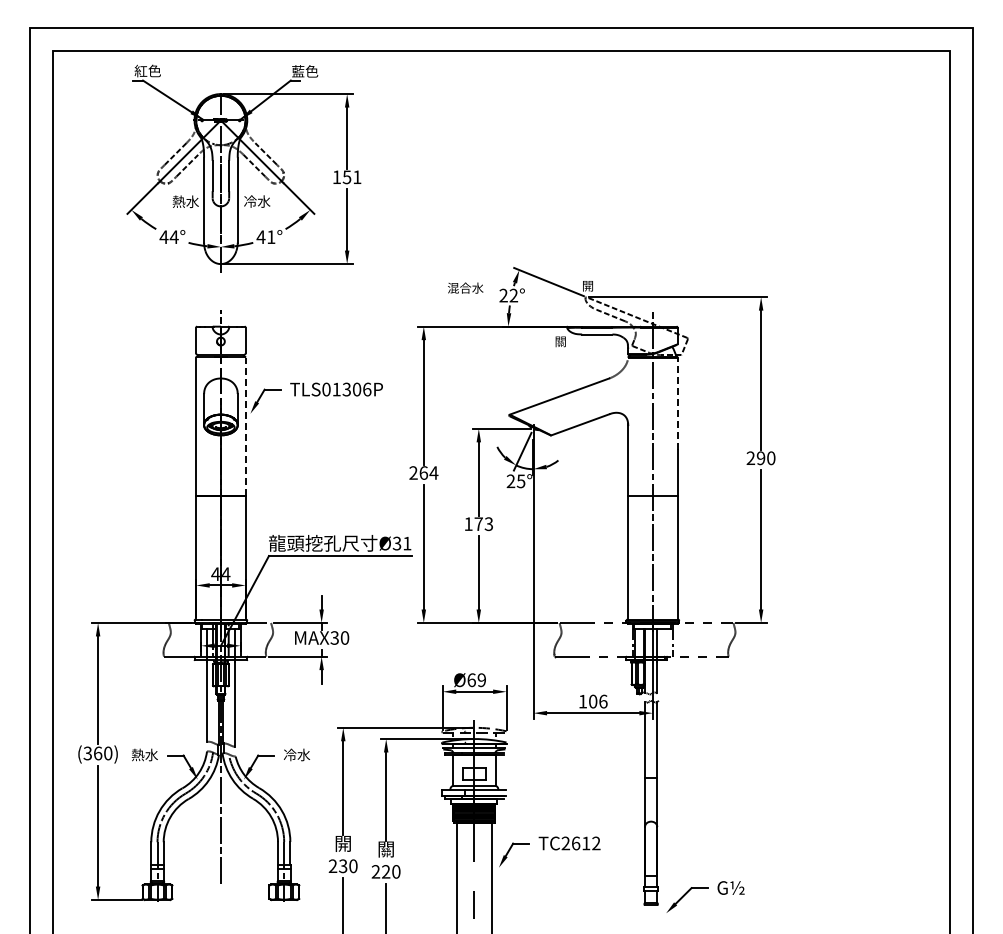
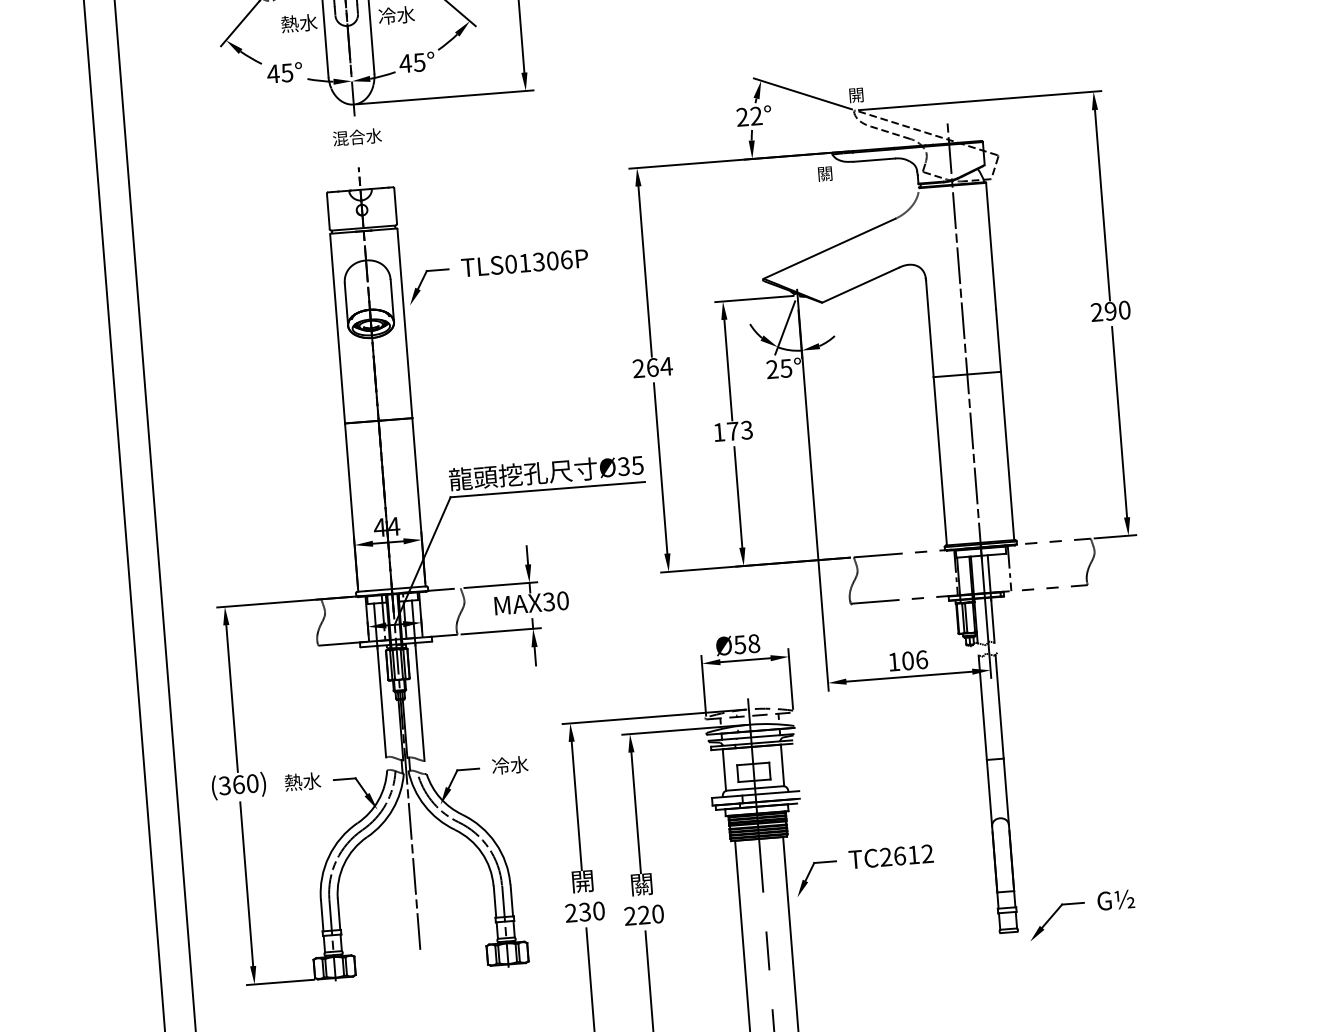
text: (173, 237) -> (286, 73), 44° -> 45°
text: (271, 237) -> (419, 62), 41° -> 45°
text: (465, 287) -> (357, 136), moved
line: (677, 403) -> (991, 245), dashed -> solid
line: (245, 426) -> (404, 323), dashed -> solid
text: (407, 543) -> (638, 465), 31 -> 35
text: (476, 680) -> (746, 644), Ø69 -> Ø58

